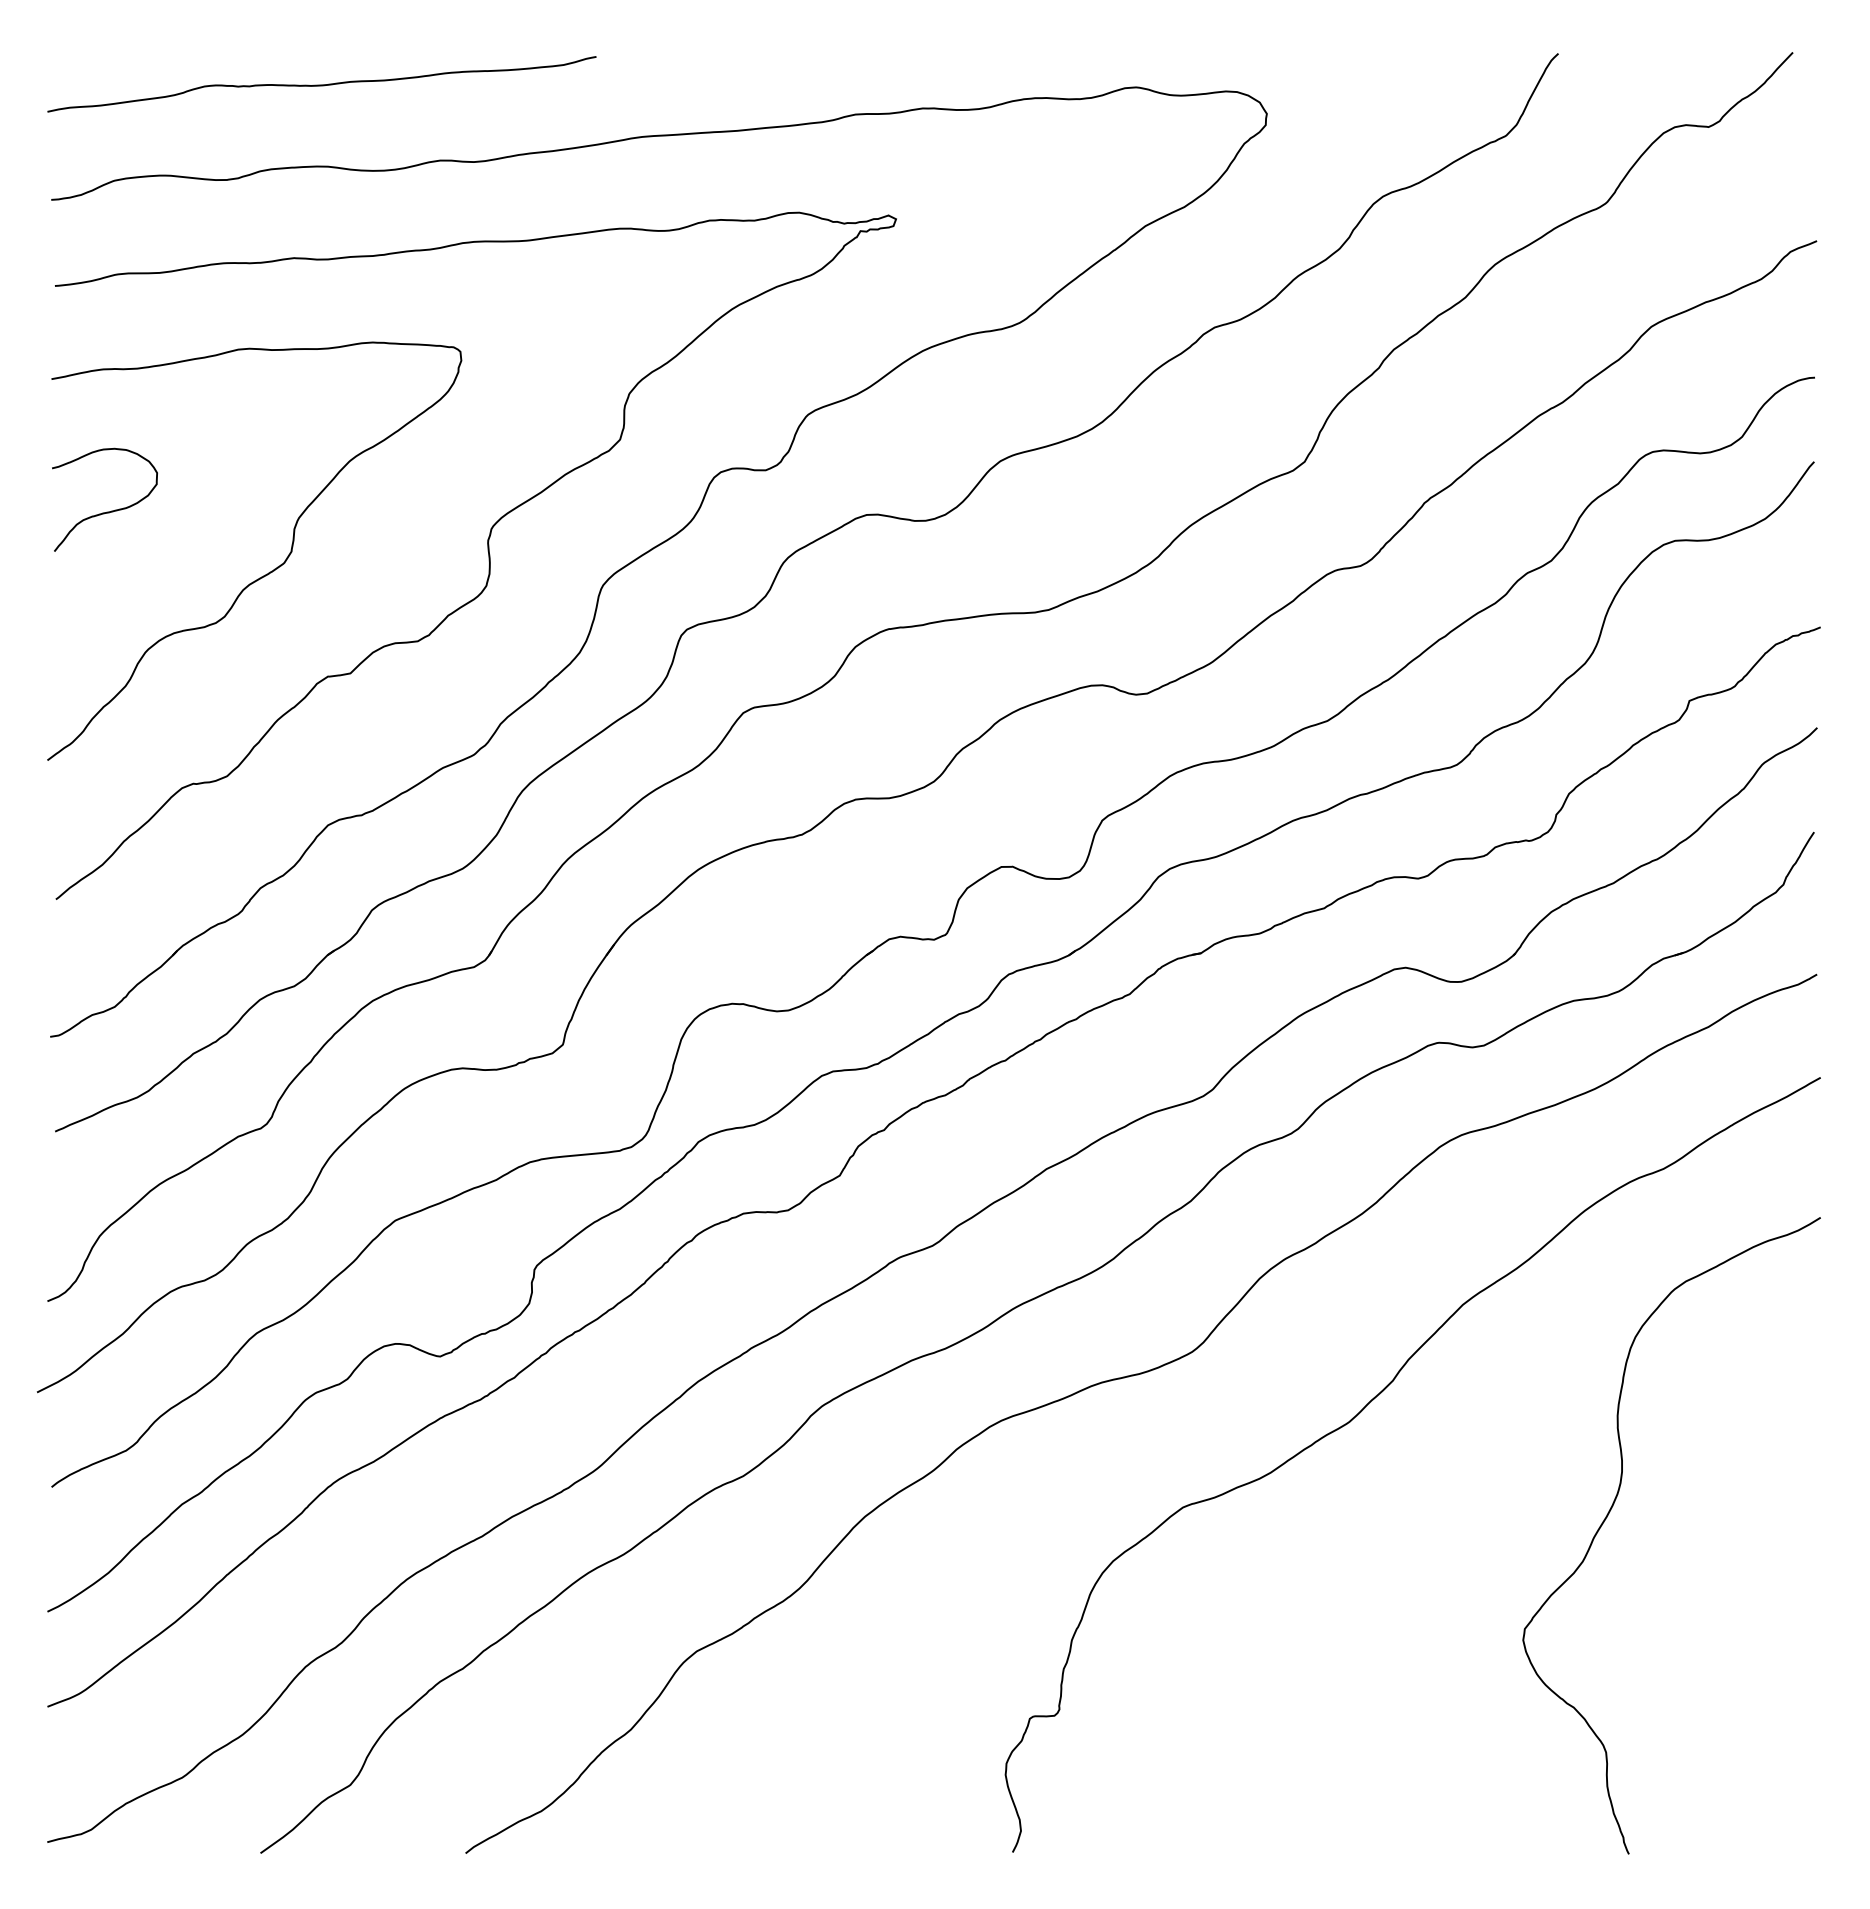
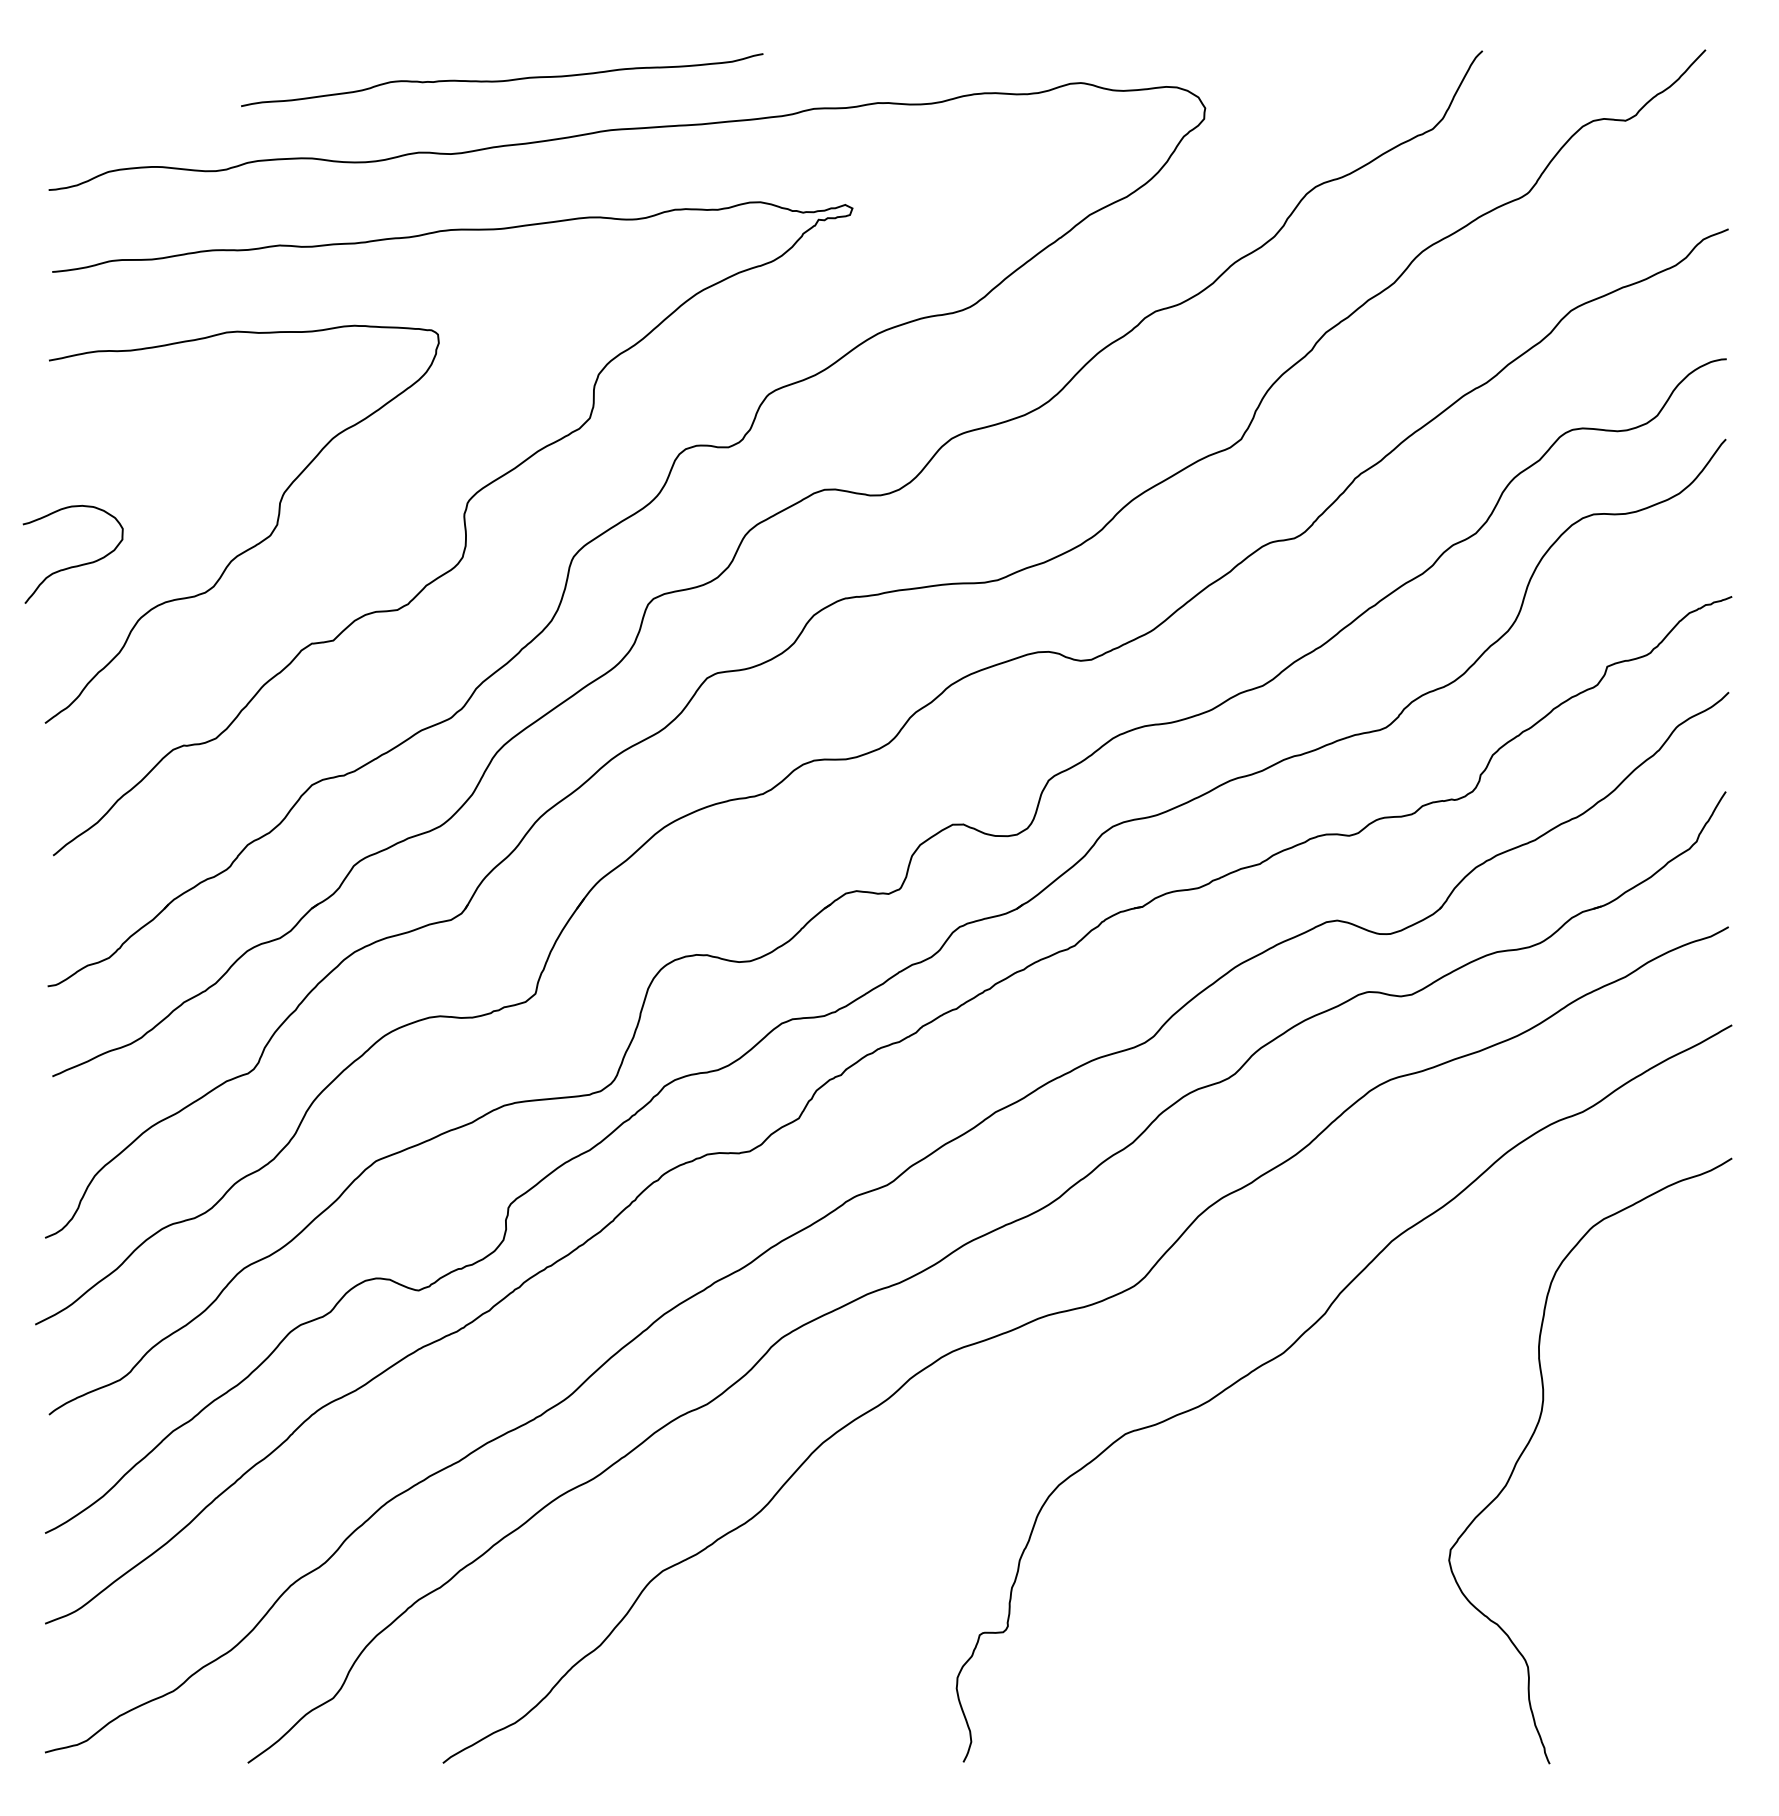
curve: (321, 84) -> (501, 80), moved
curve: (106, 511) -> (74, 565), moved

